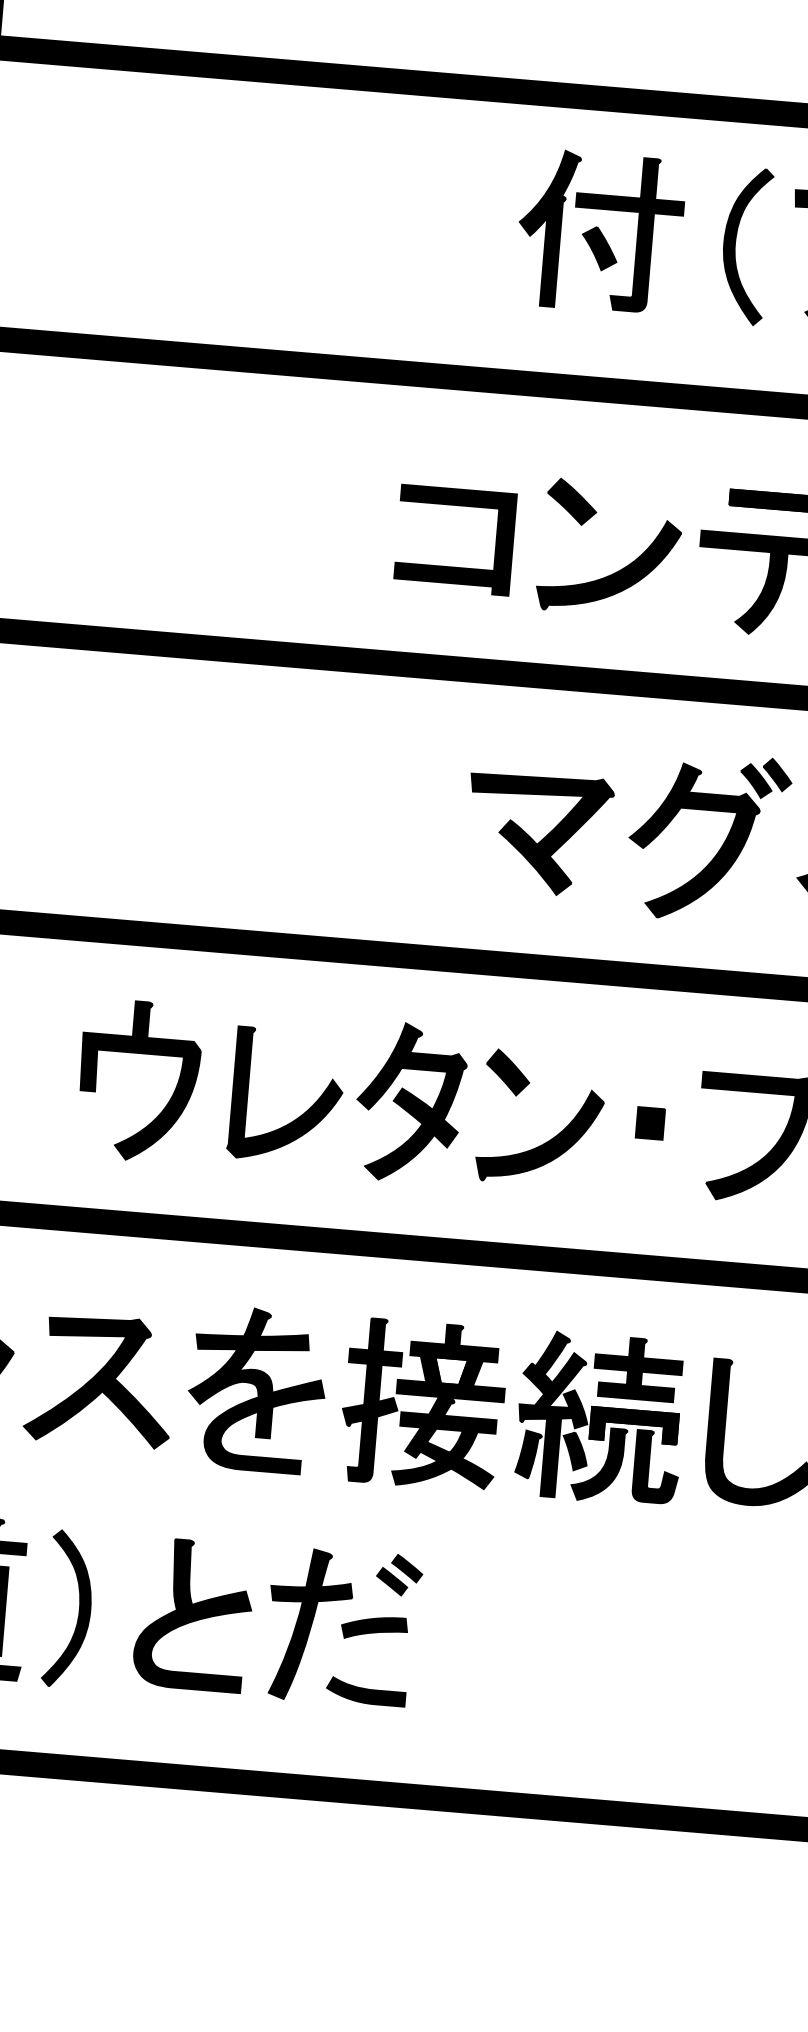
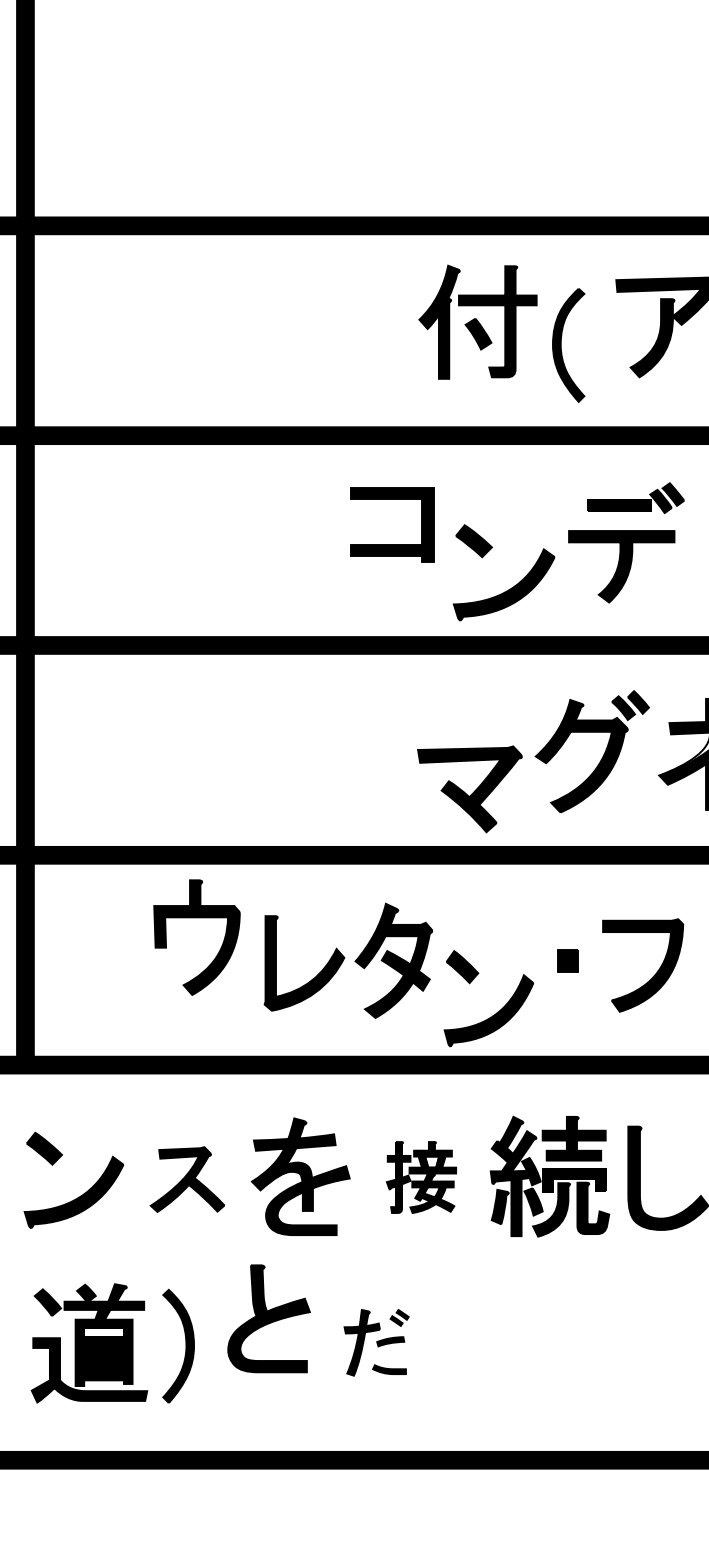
part: (735, 245) -> (561, 345), moved
part: (624, 566) -> (515, 584), moved
part: (453, 567) -> (392, 544), moved
part: (537, 834) -> (469, 789), moved
part: (140, 1054) -> (196, 918), moved
part: (551, 1137) -> (497, 1011), moved
part: (100, 1380) -> (187, 1179), size x0.7
part: (423, 1404) -> (421, 1177), size x0.6
part: (193, 1614) -> (268, 1318), moved
part: (342, 1627) -> (376, 1342), size x0.6

